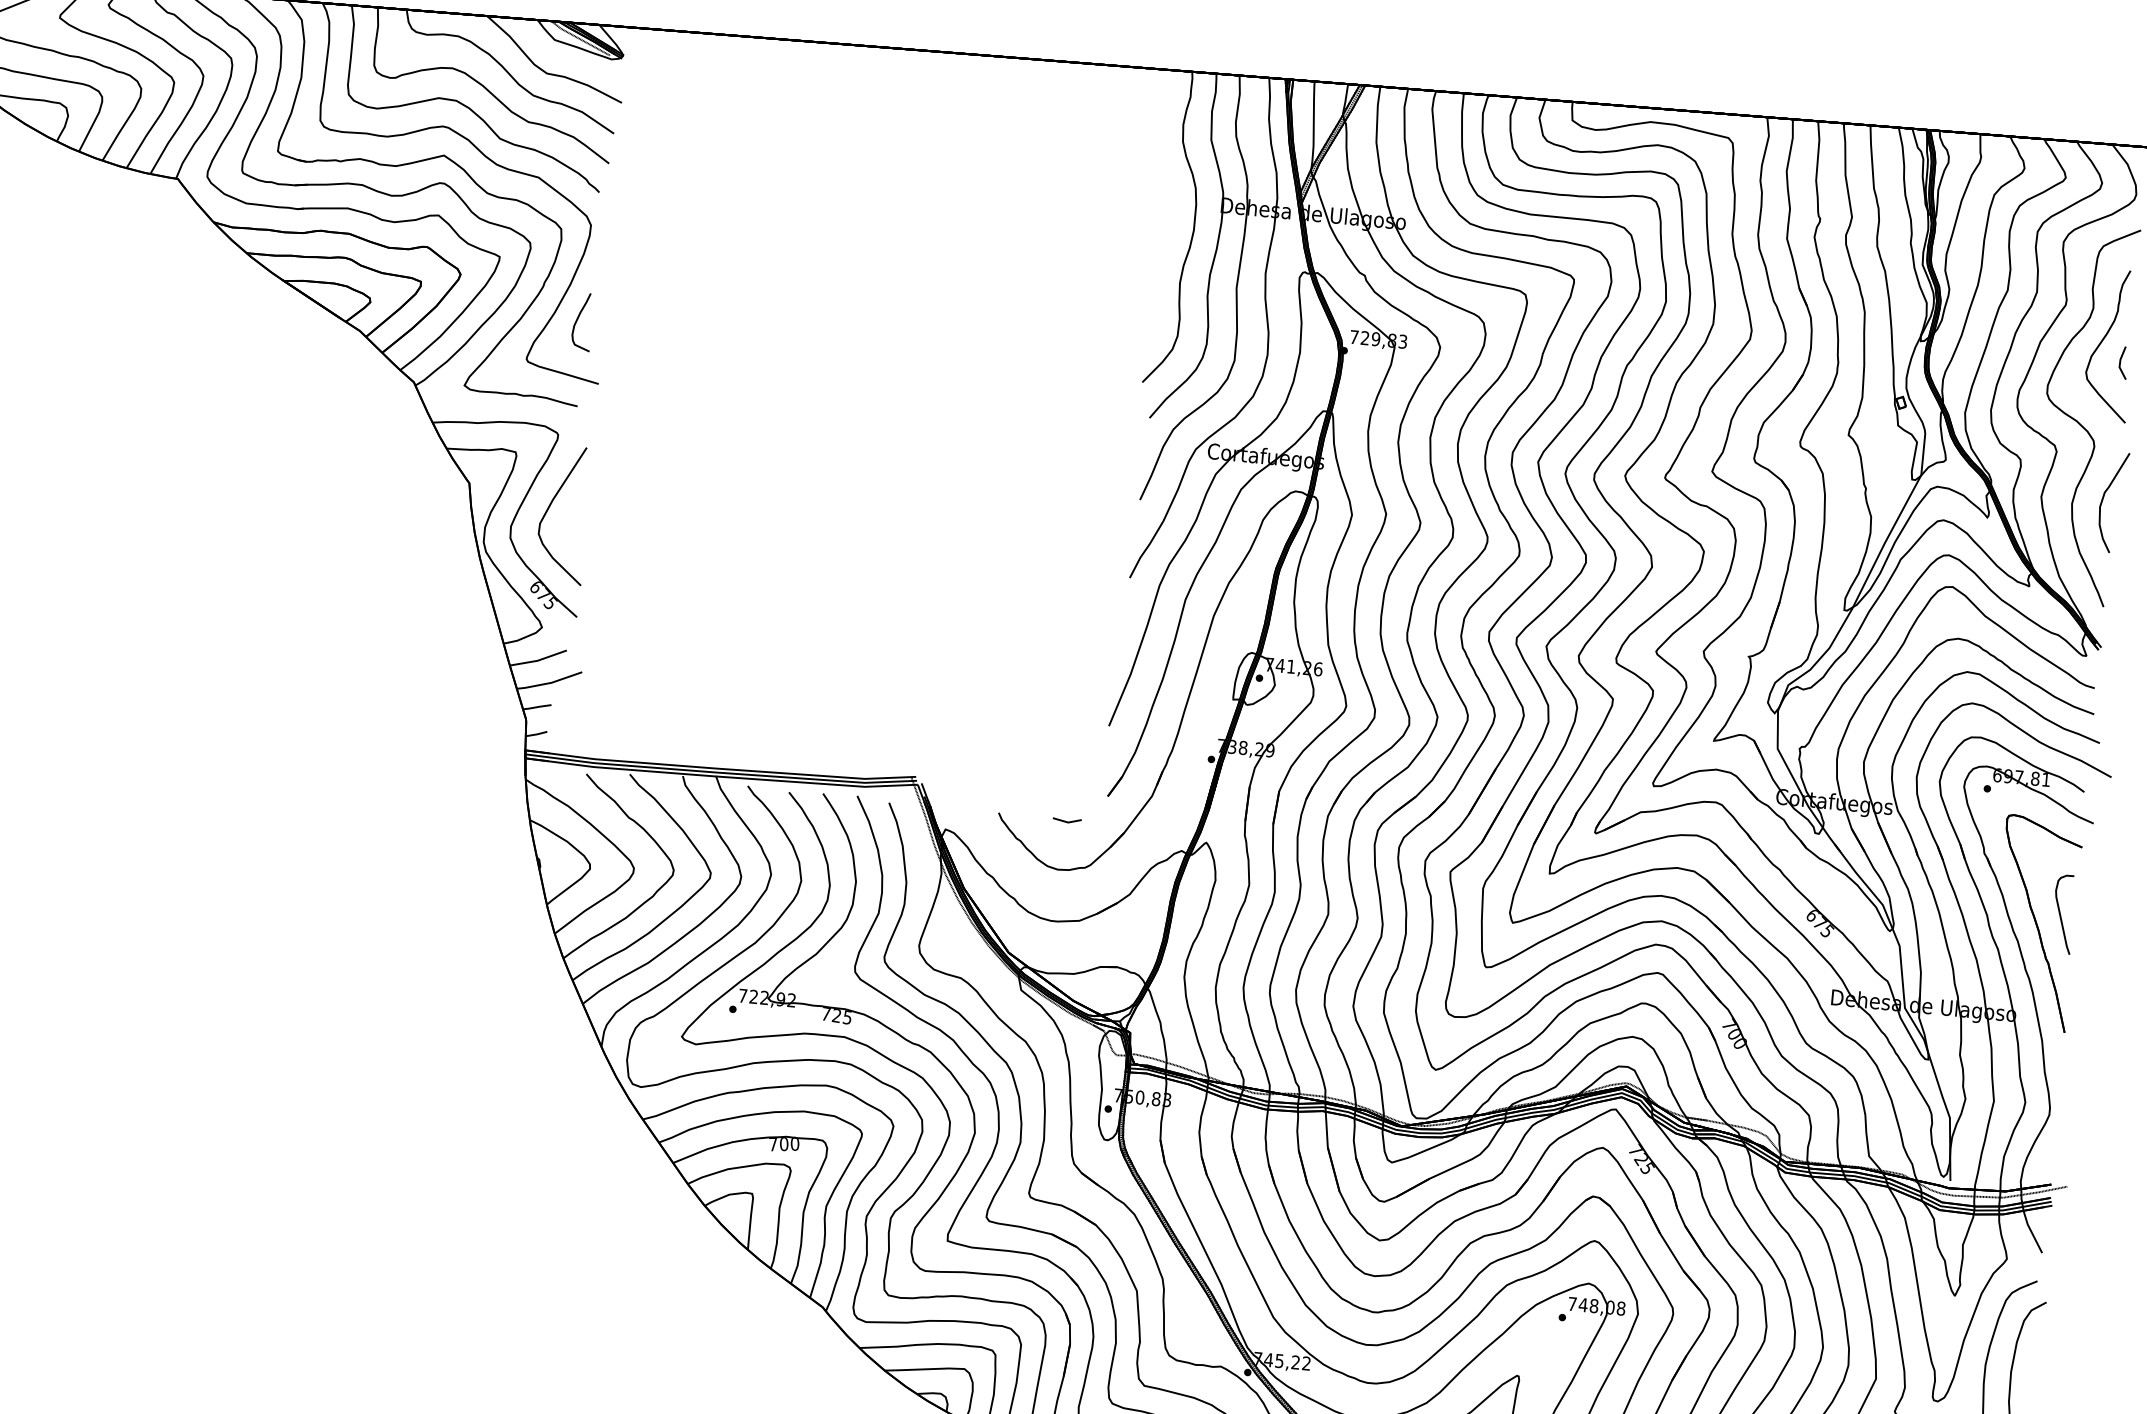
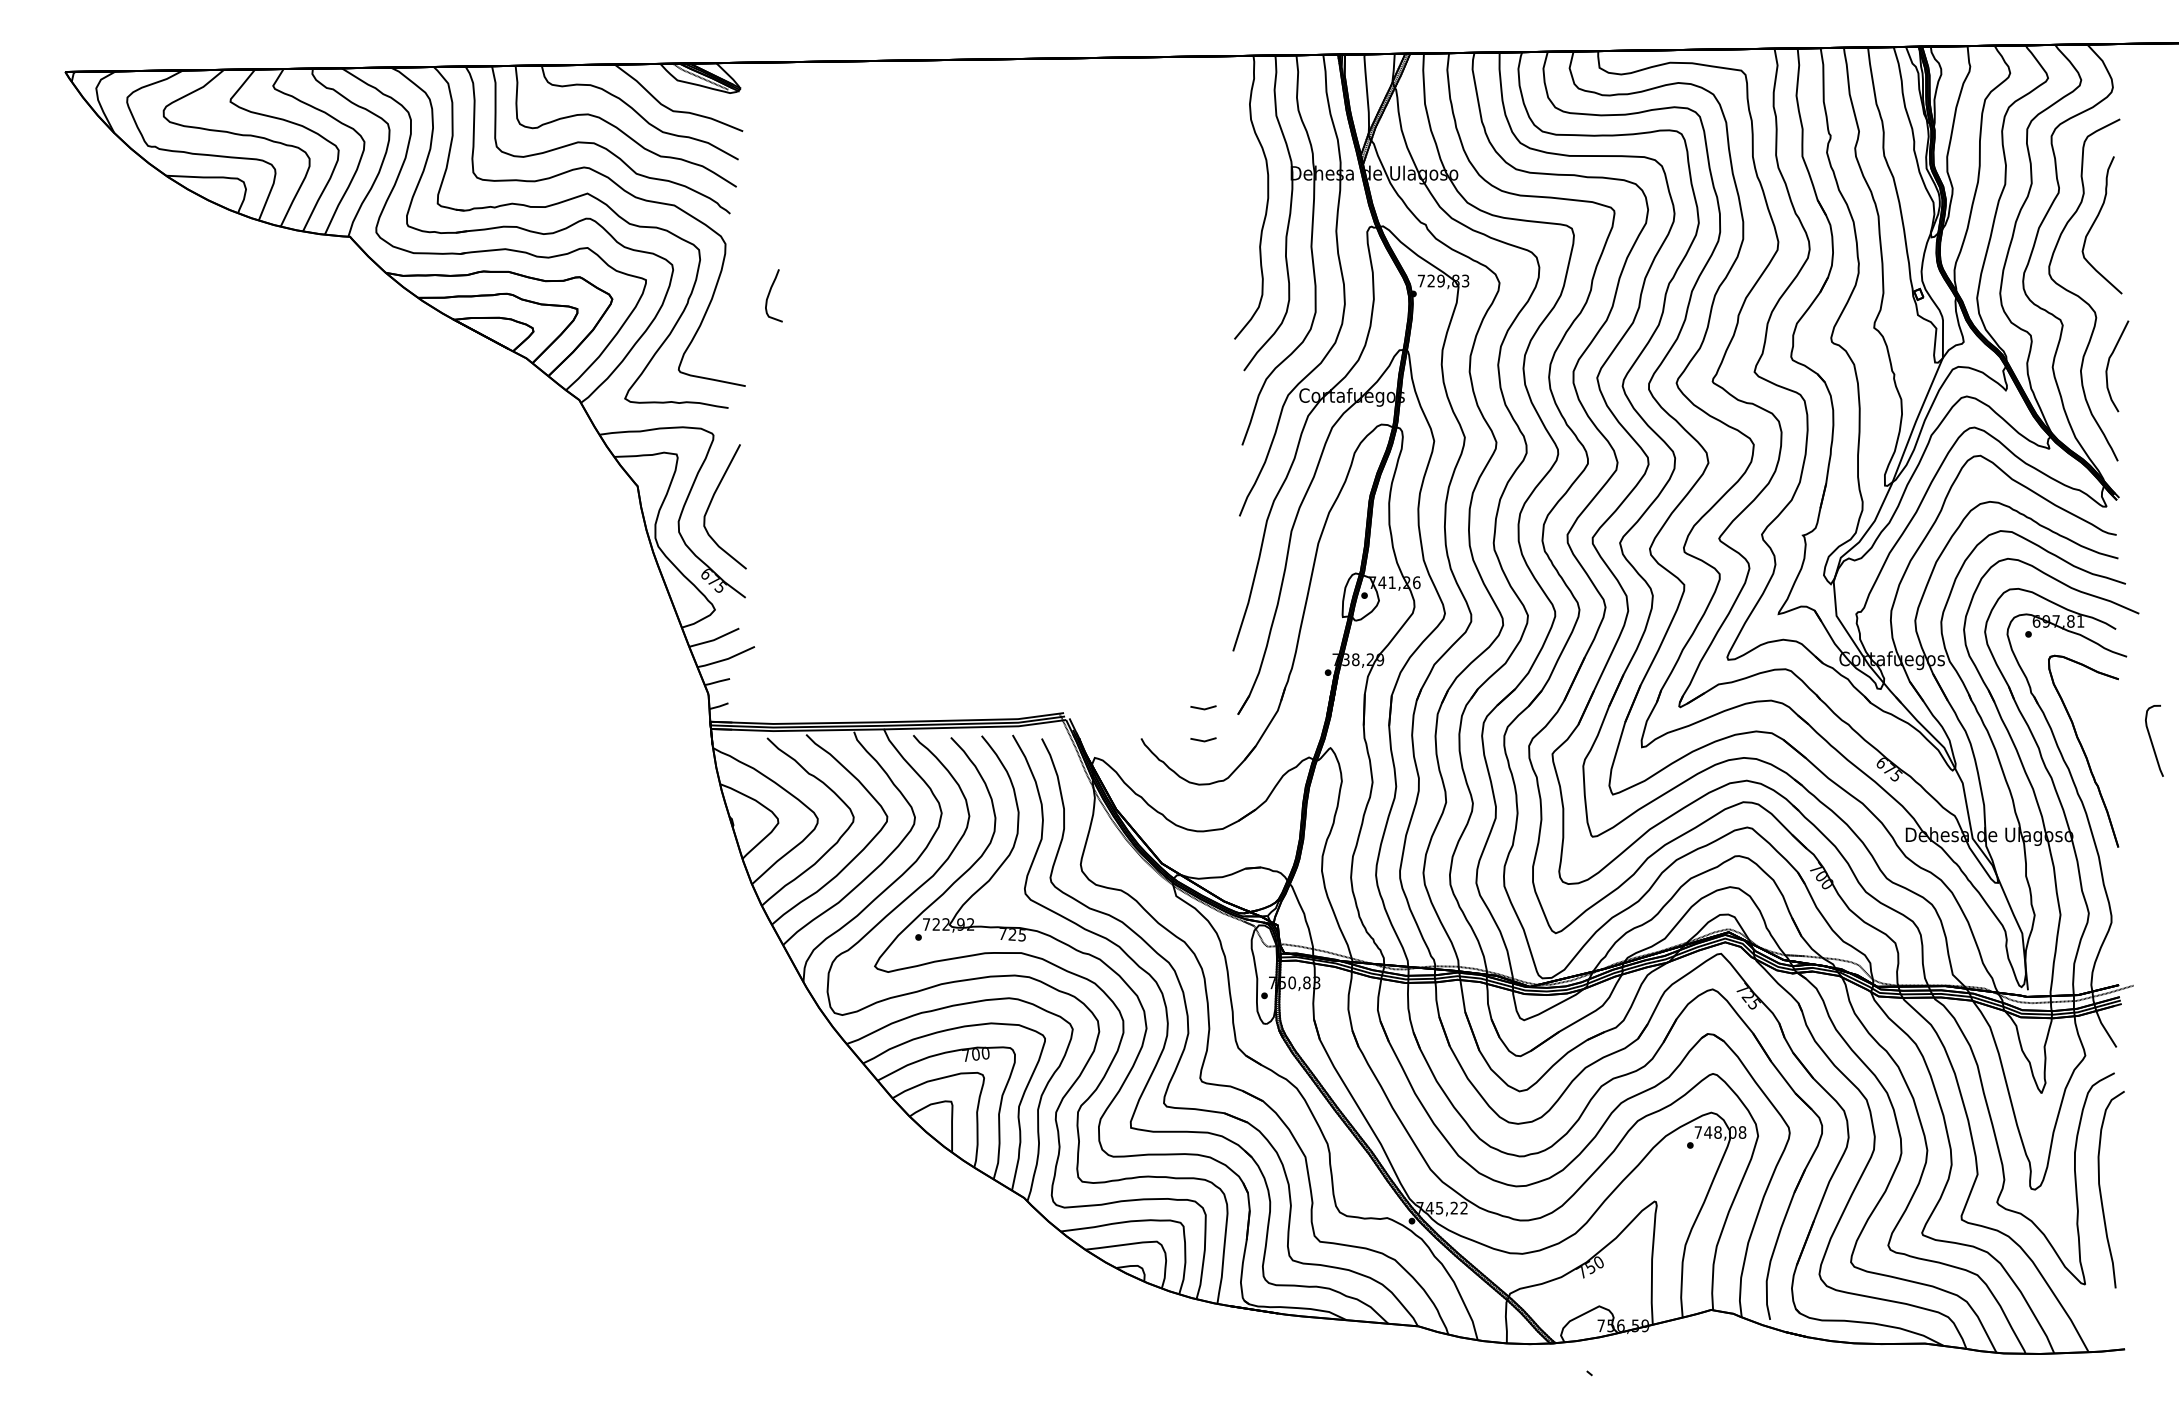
curve: (578, 319) -> (770, 293), moved
line: (2121, 363) -> (2113, 240), removed
line: (1070, 786) -> (1203, 708), added
curve: (2061, 914) -> (2152, 741), moved

